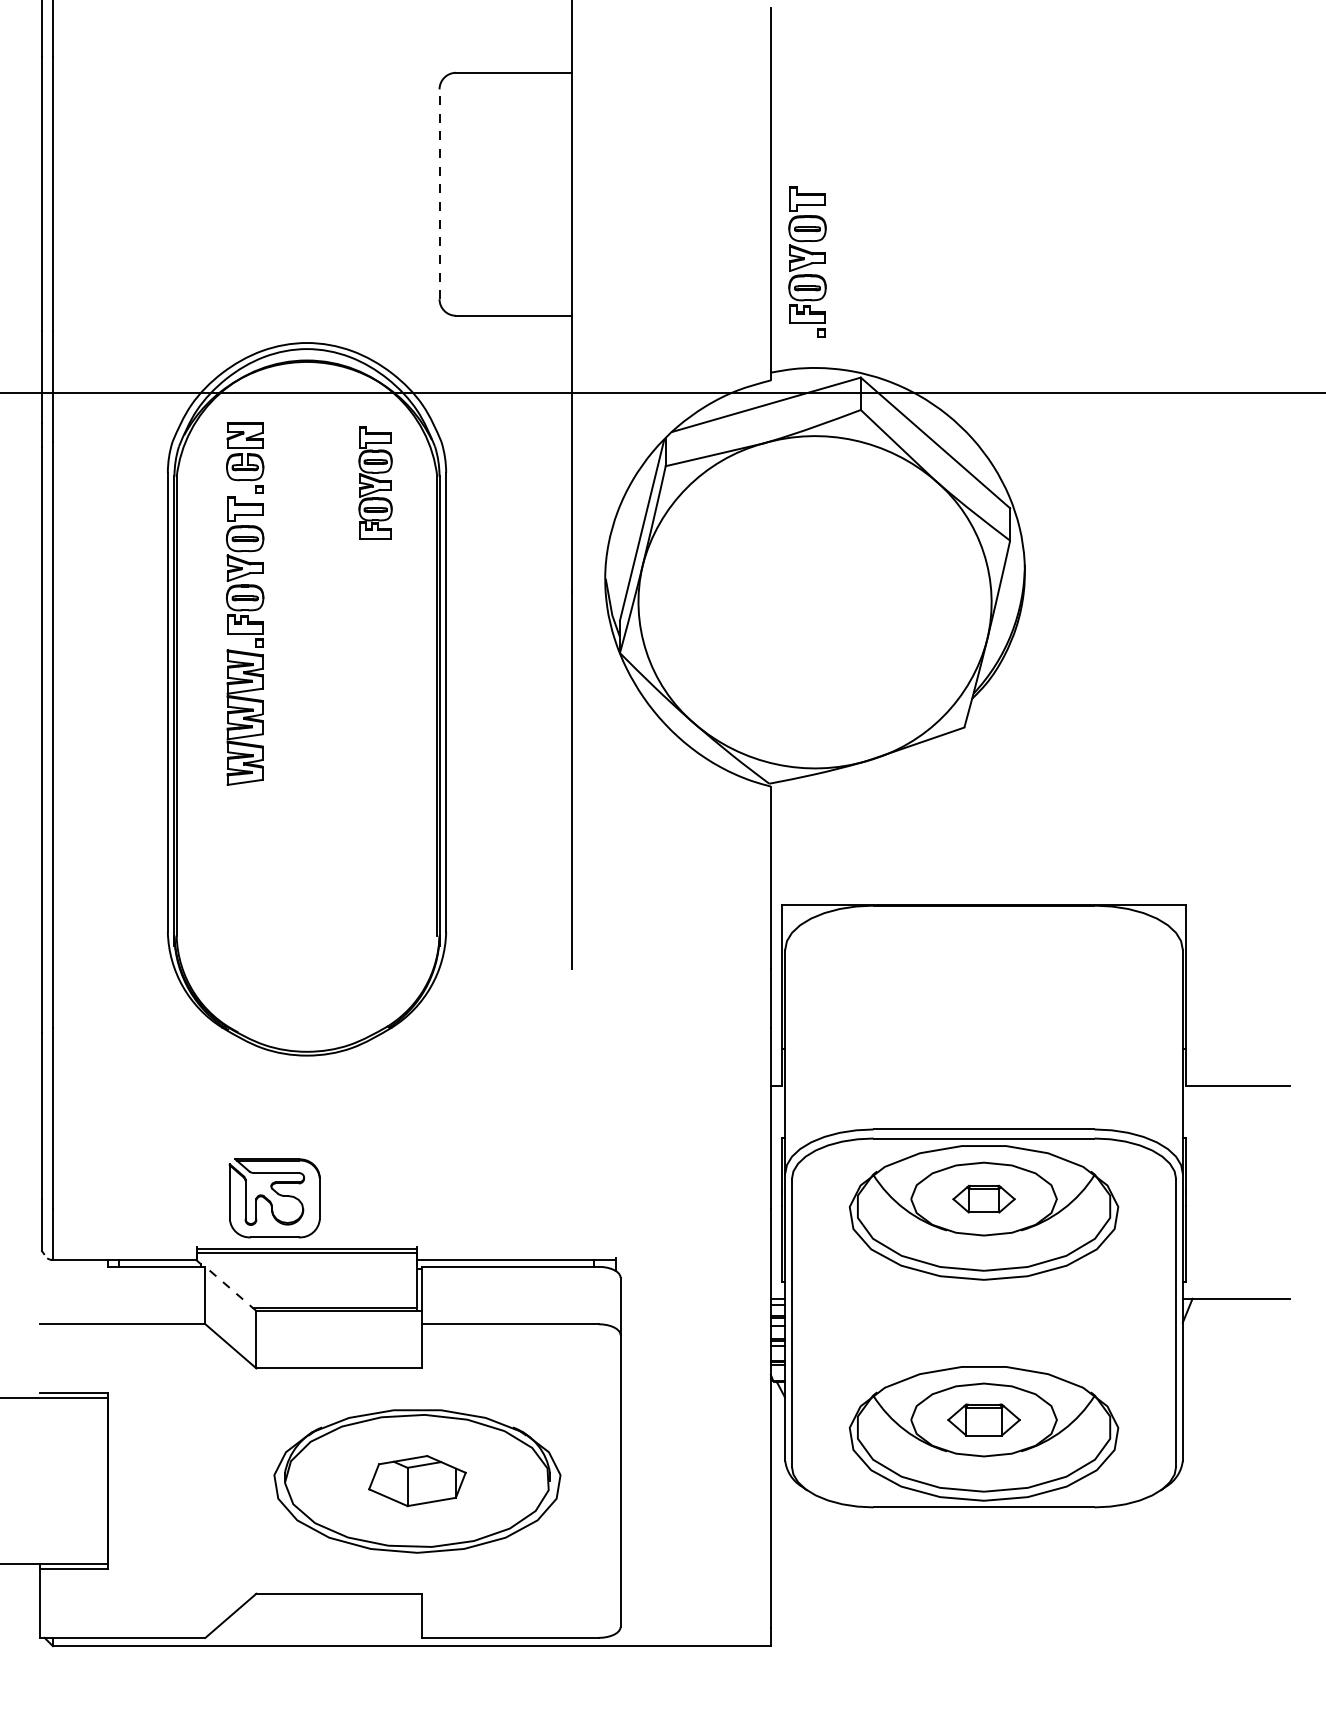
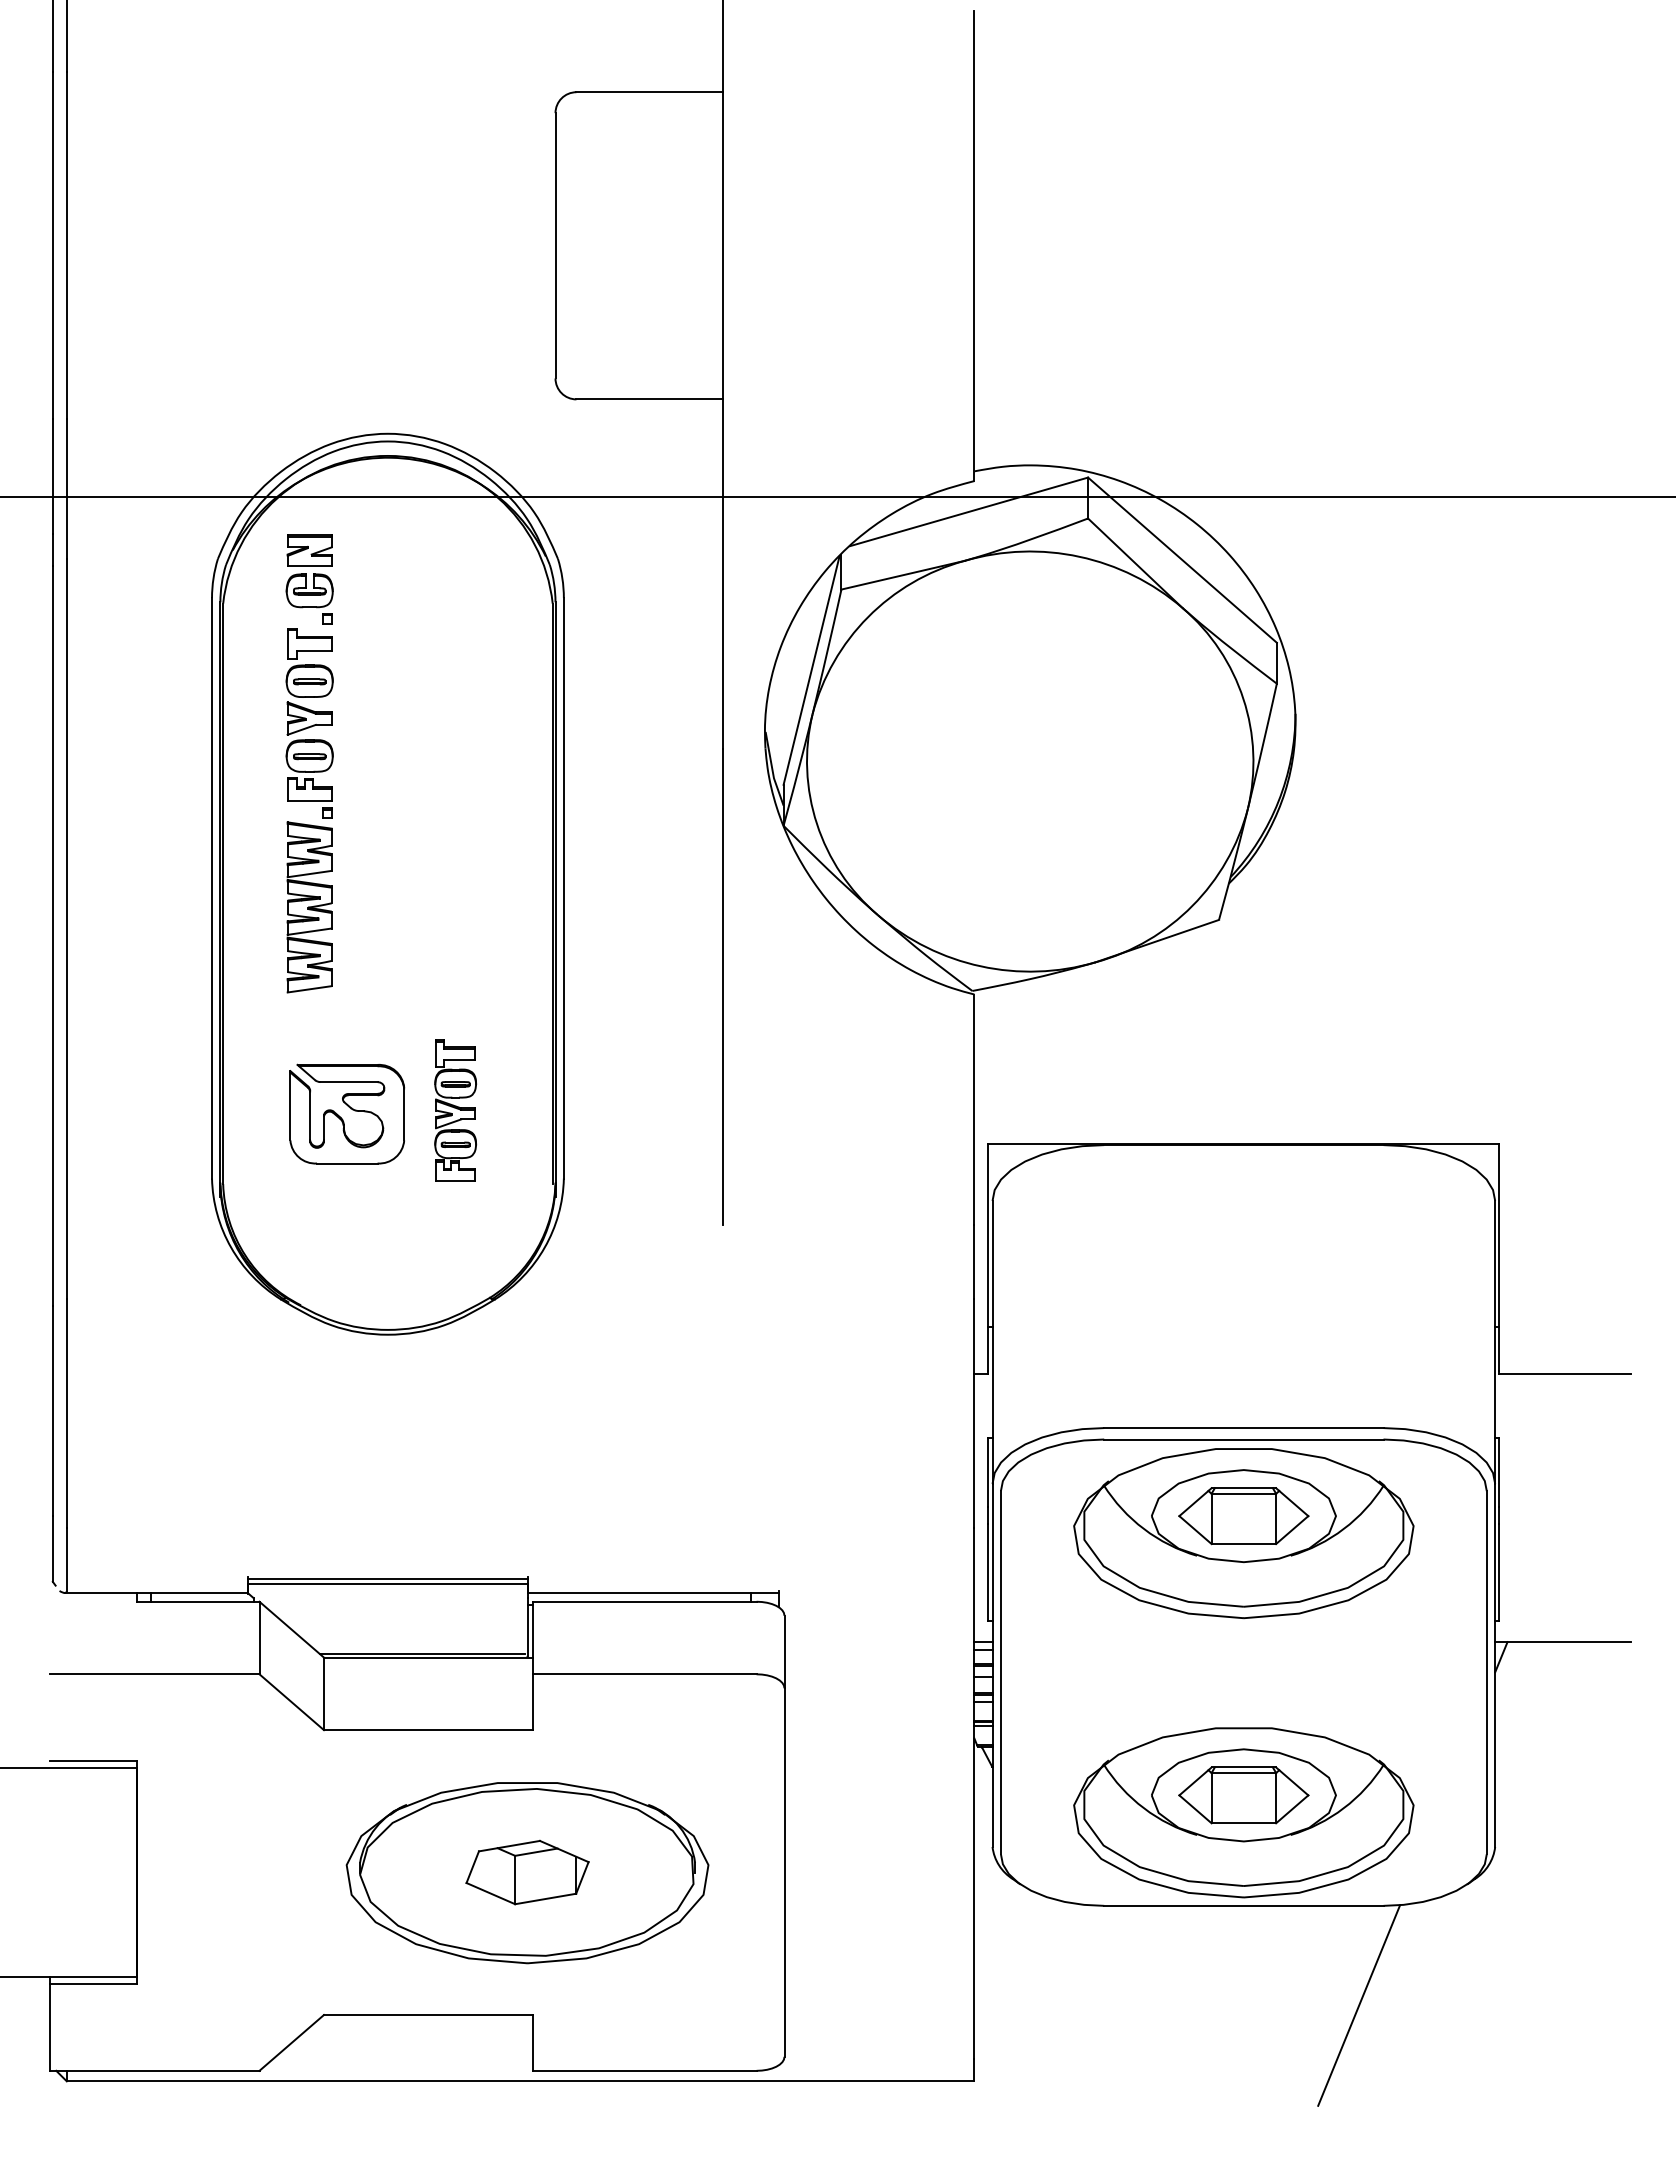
line: (439, 194) -> (555, 245), dashed -> solid
part: (807, 262) -> (1020, 331), removed
part: (375, 482) -> (455, 1110), moved
part: (275, 1197) -> (347, 1113), moved
part: (983, 1199) -> (1243, 1516), size x1.67
line: (230, 1288) -> (291, 1629), dashed -> solid
part: (983, 1420) -> (1243, 1795), size x1.43
line: (1075, 1586) -> (1359, 2005), added

